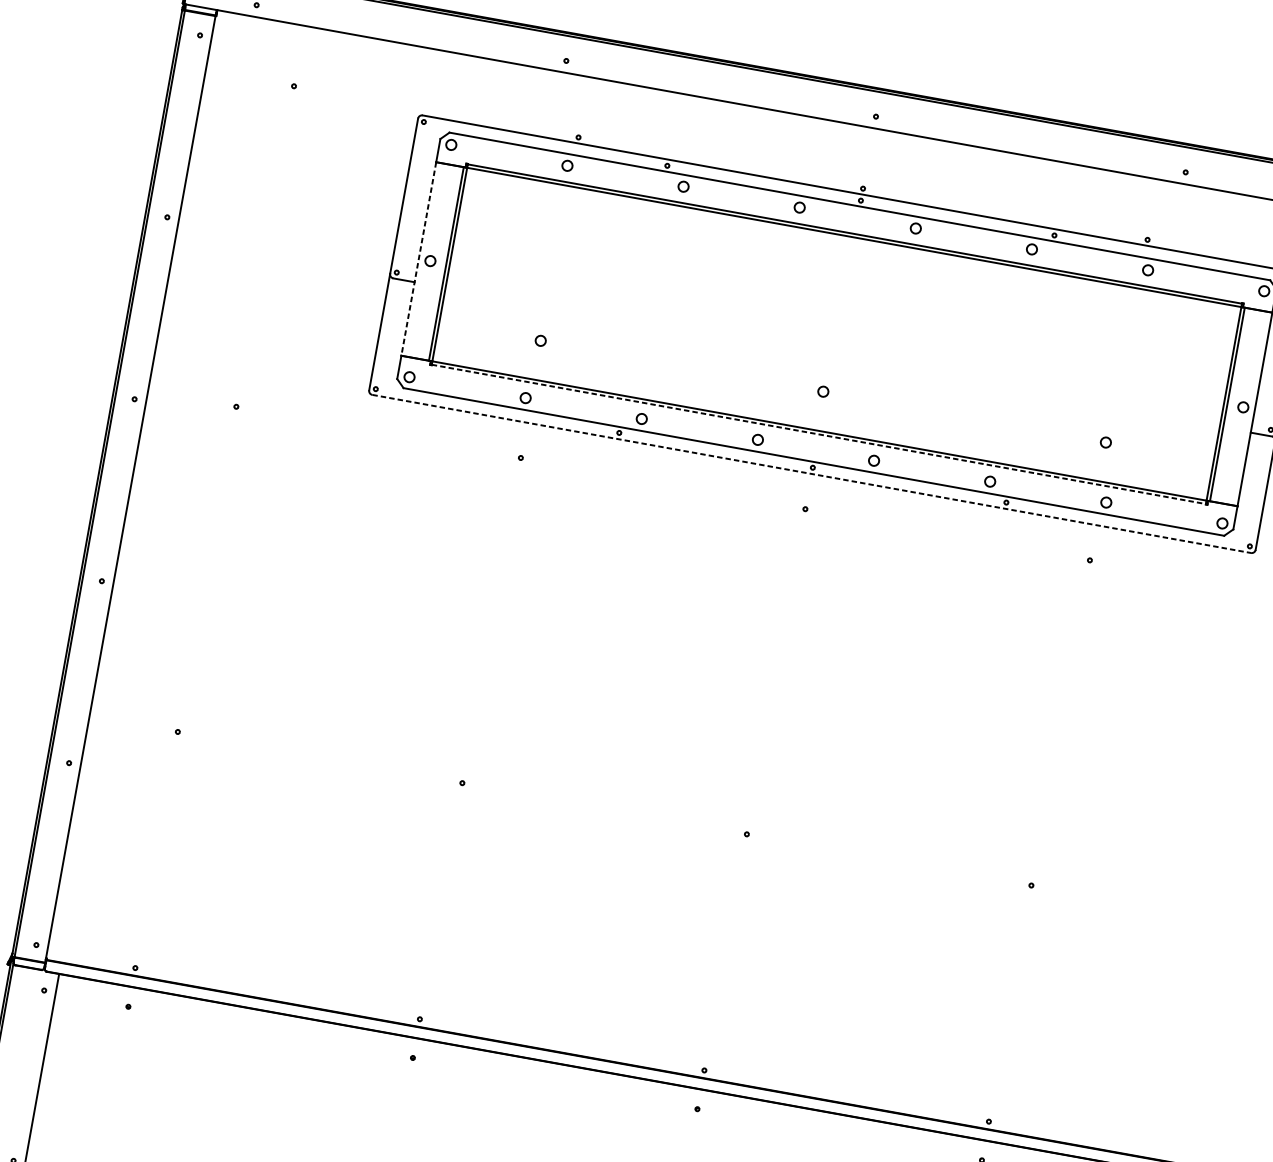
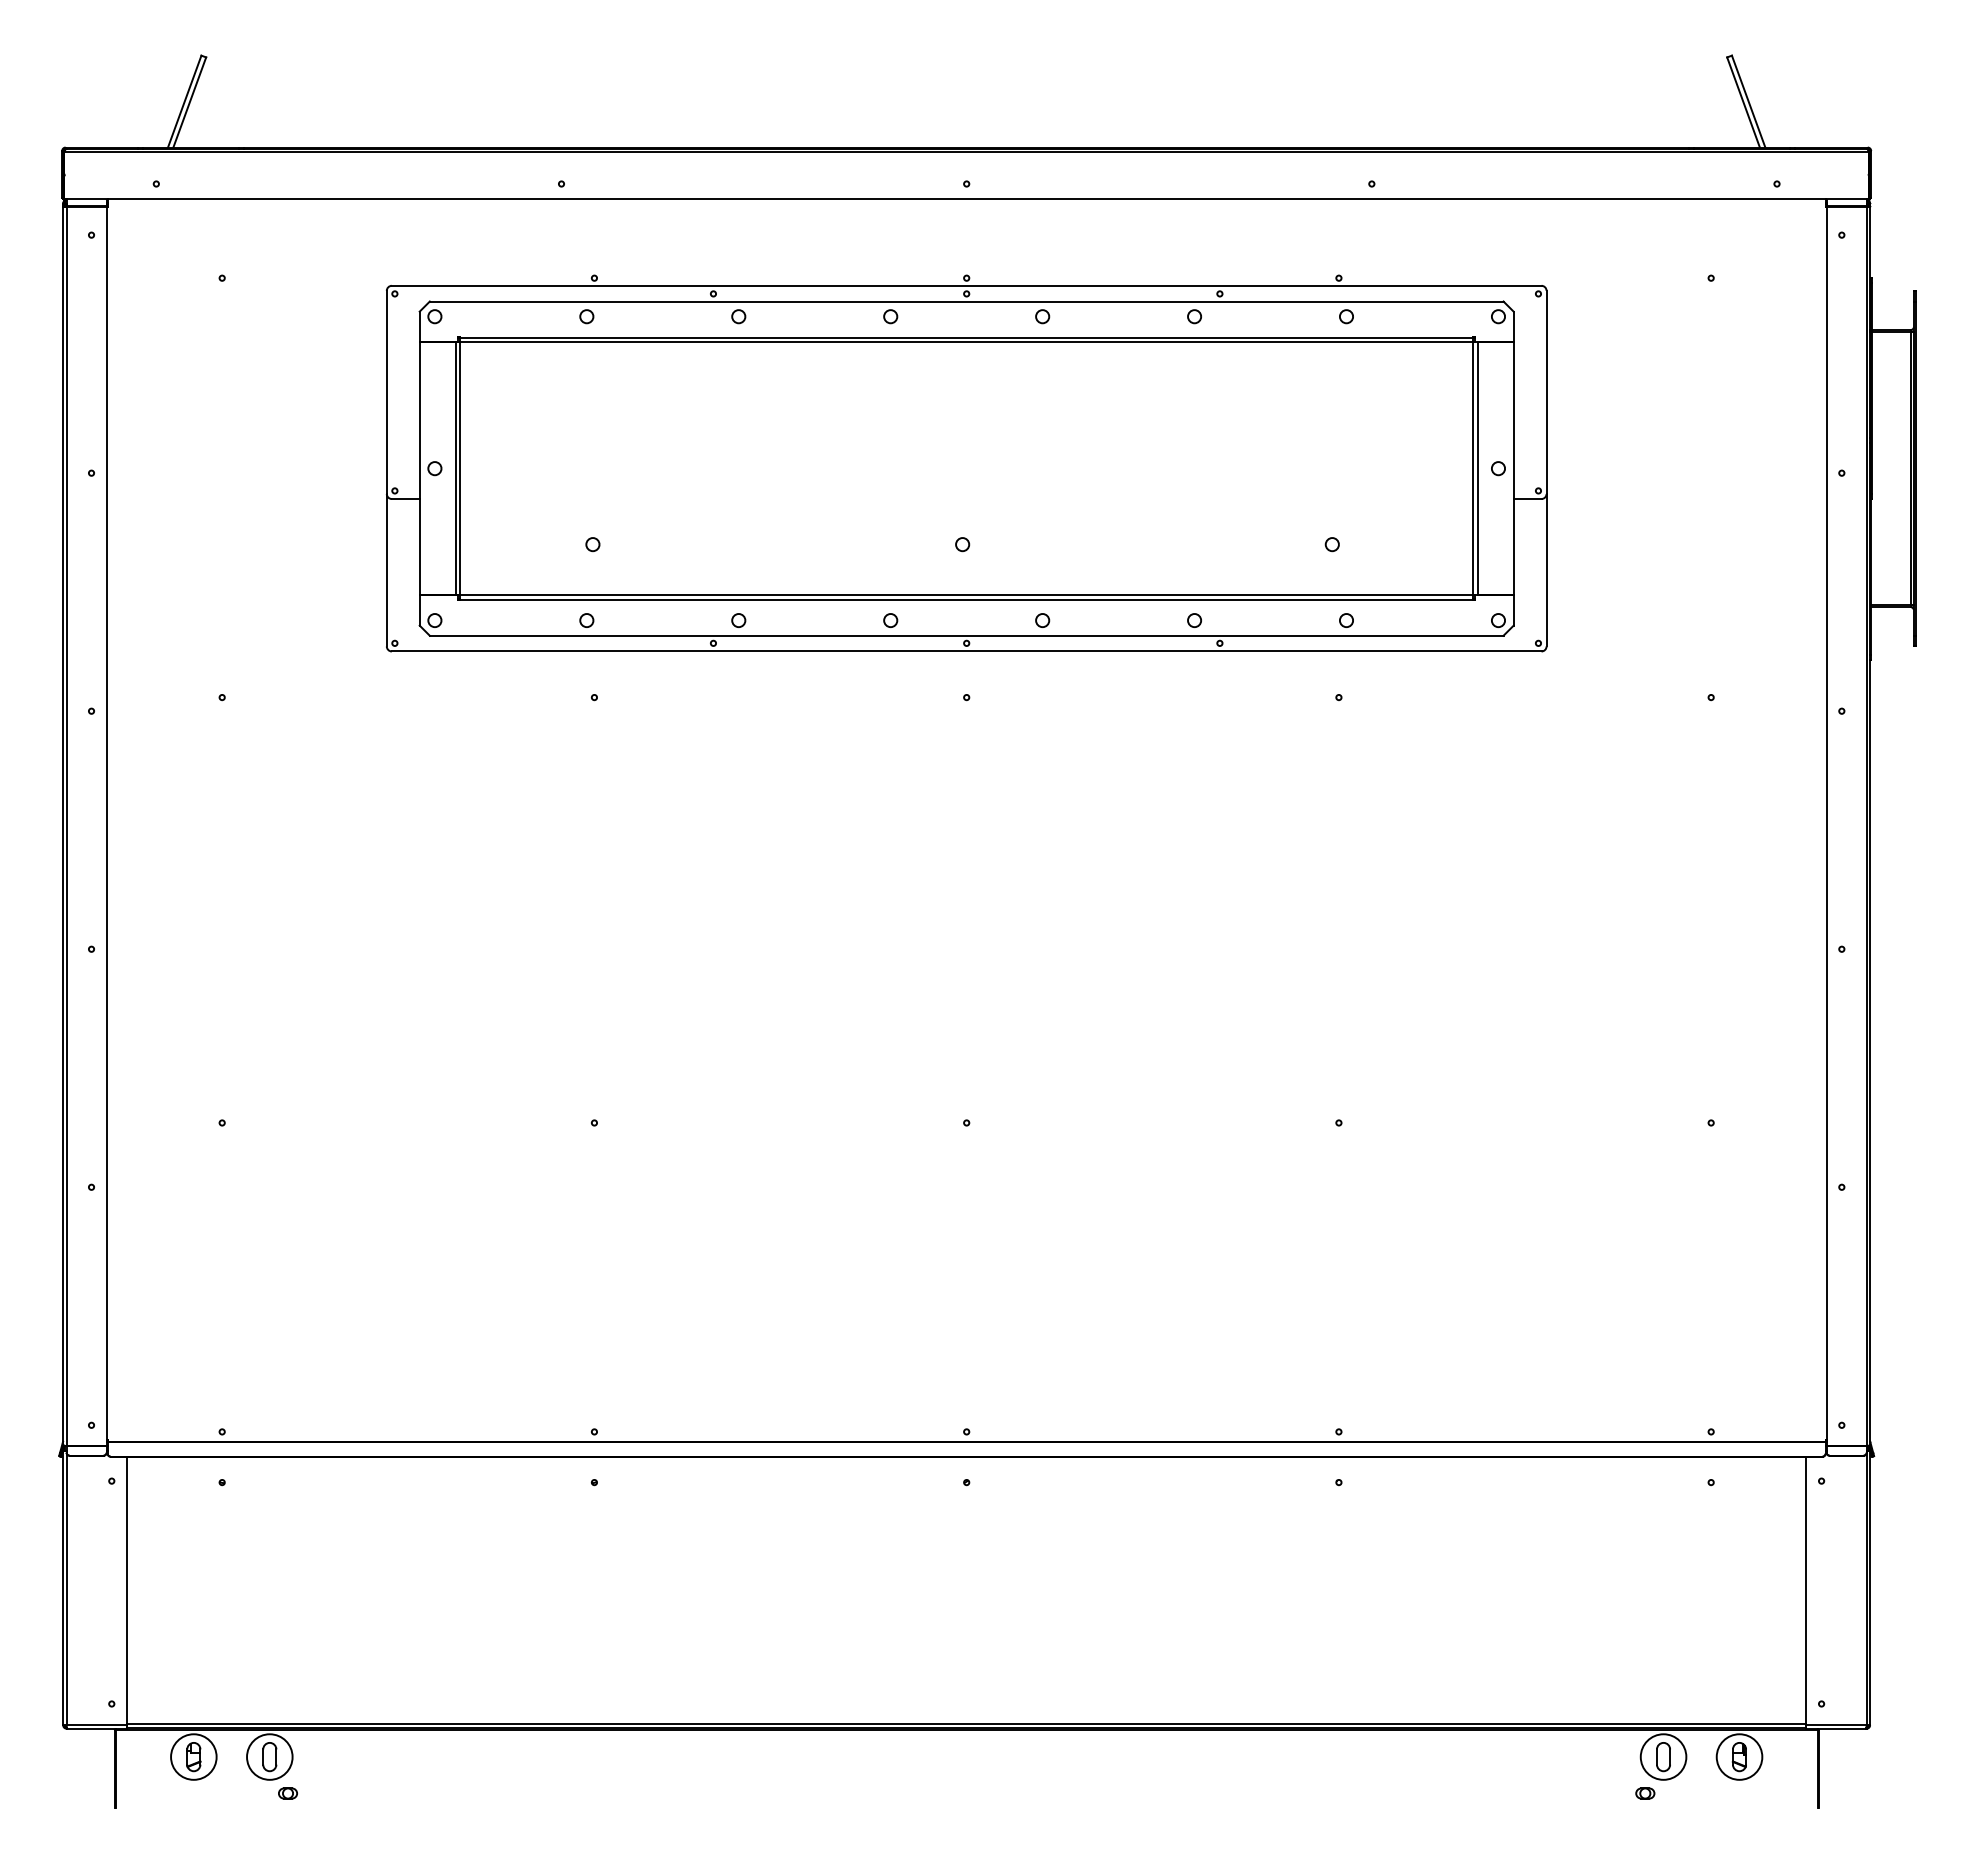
line: (418, 258) -> (419, 468), dashed -> solid
line: (819, 434) -> (967, 599), dashed -> solid
line: (811, 473) -> (966, 651), dashed -> solid

